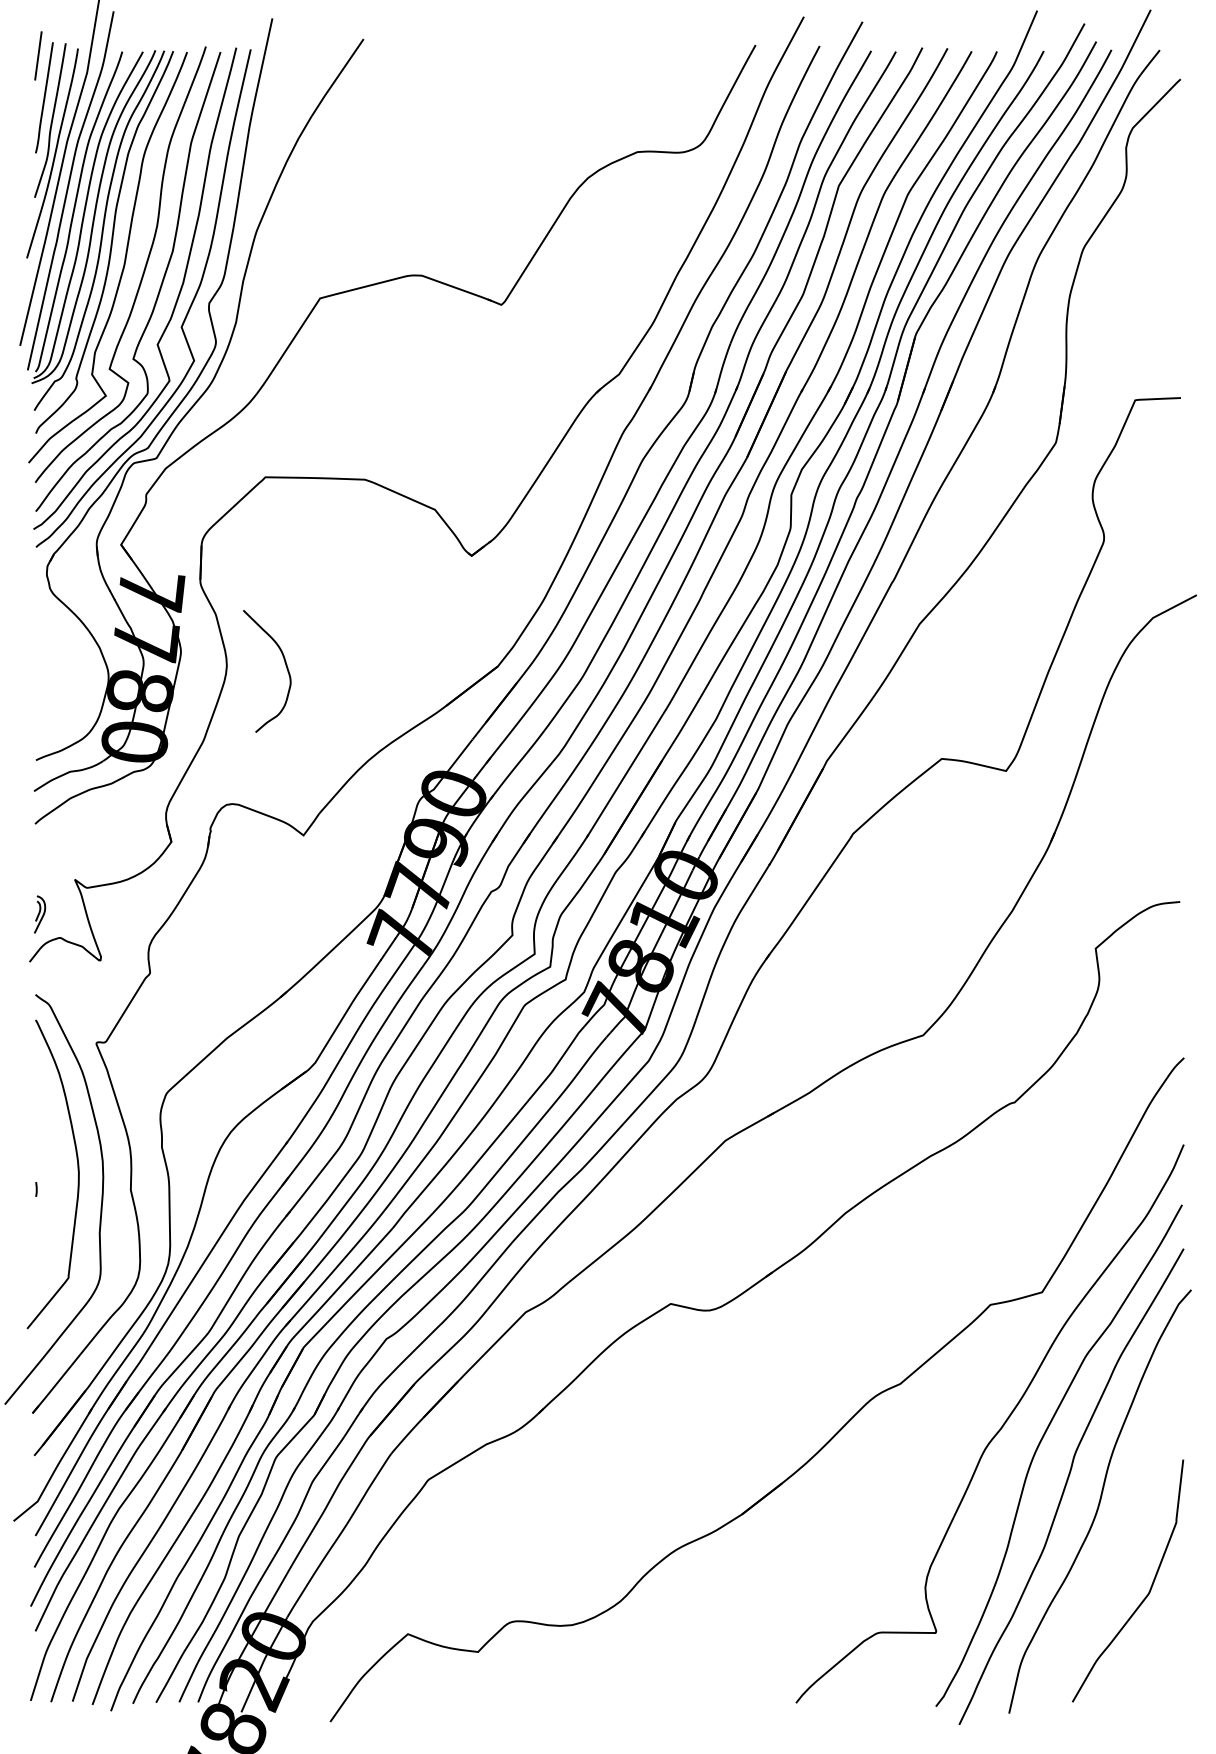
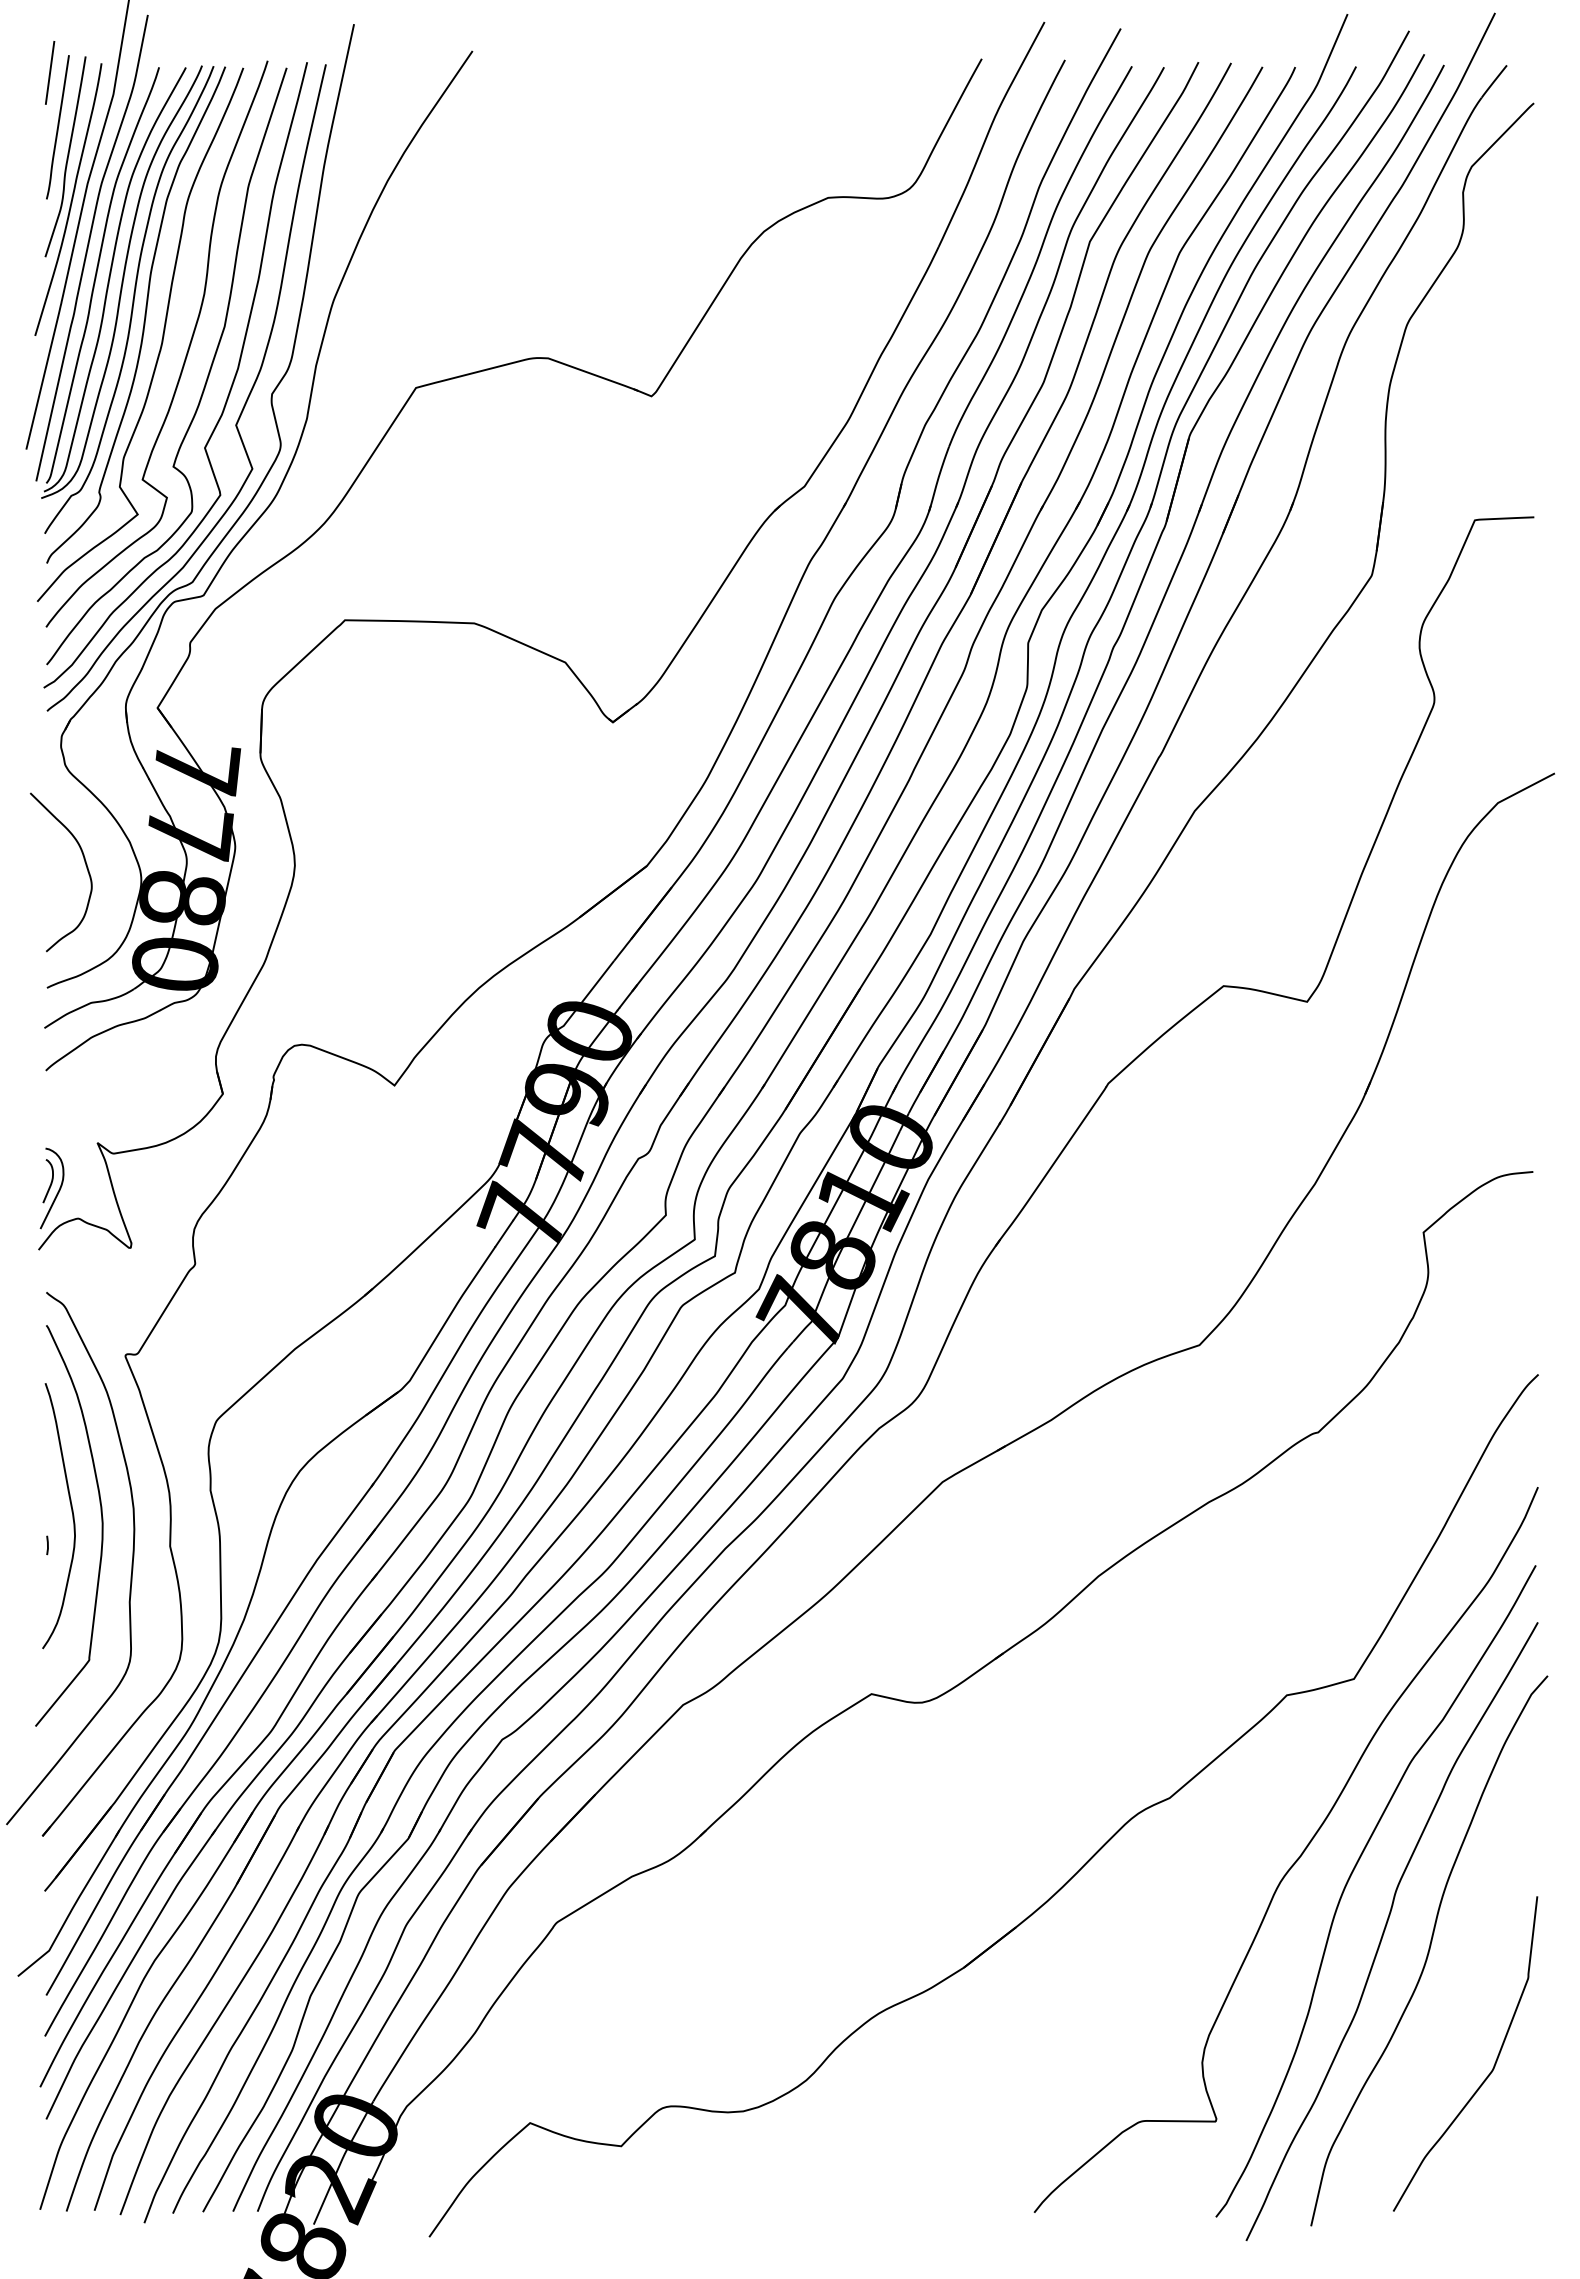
curve: (285, 666) -> (85, 865), moved
part: (39, 914) -> (51, 1188), size x1.67
curve: (54, 1164) -> (71, 1512), added

